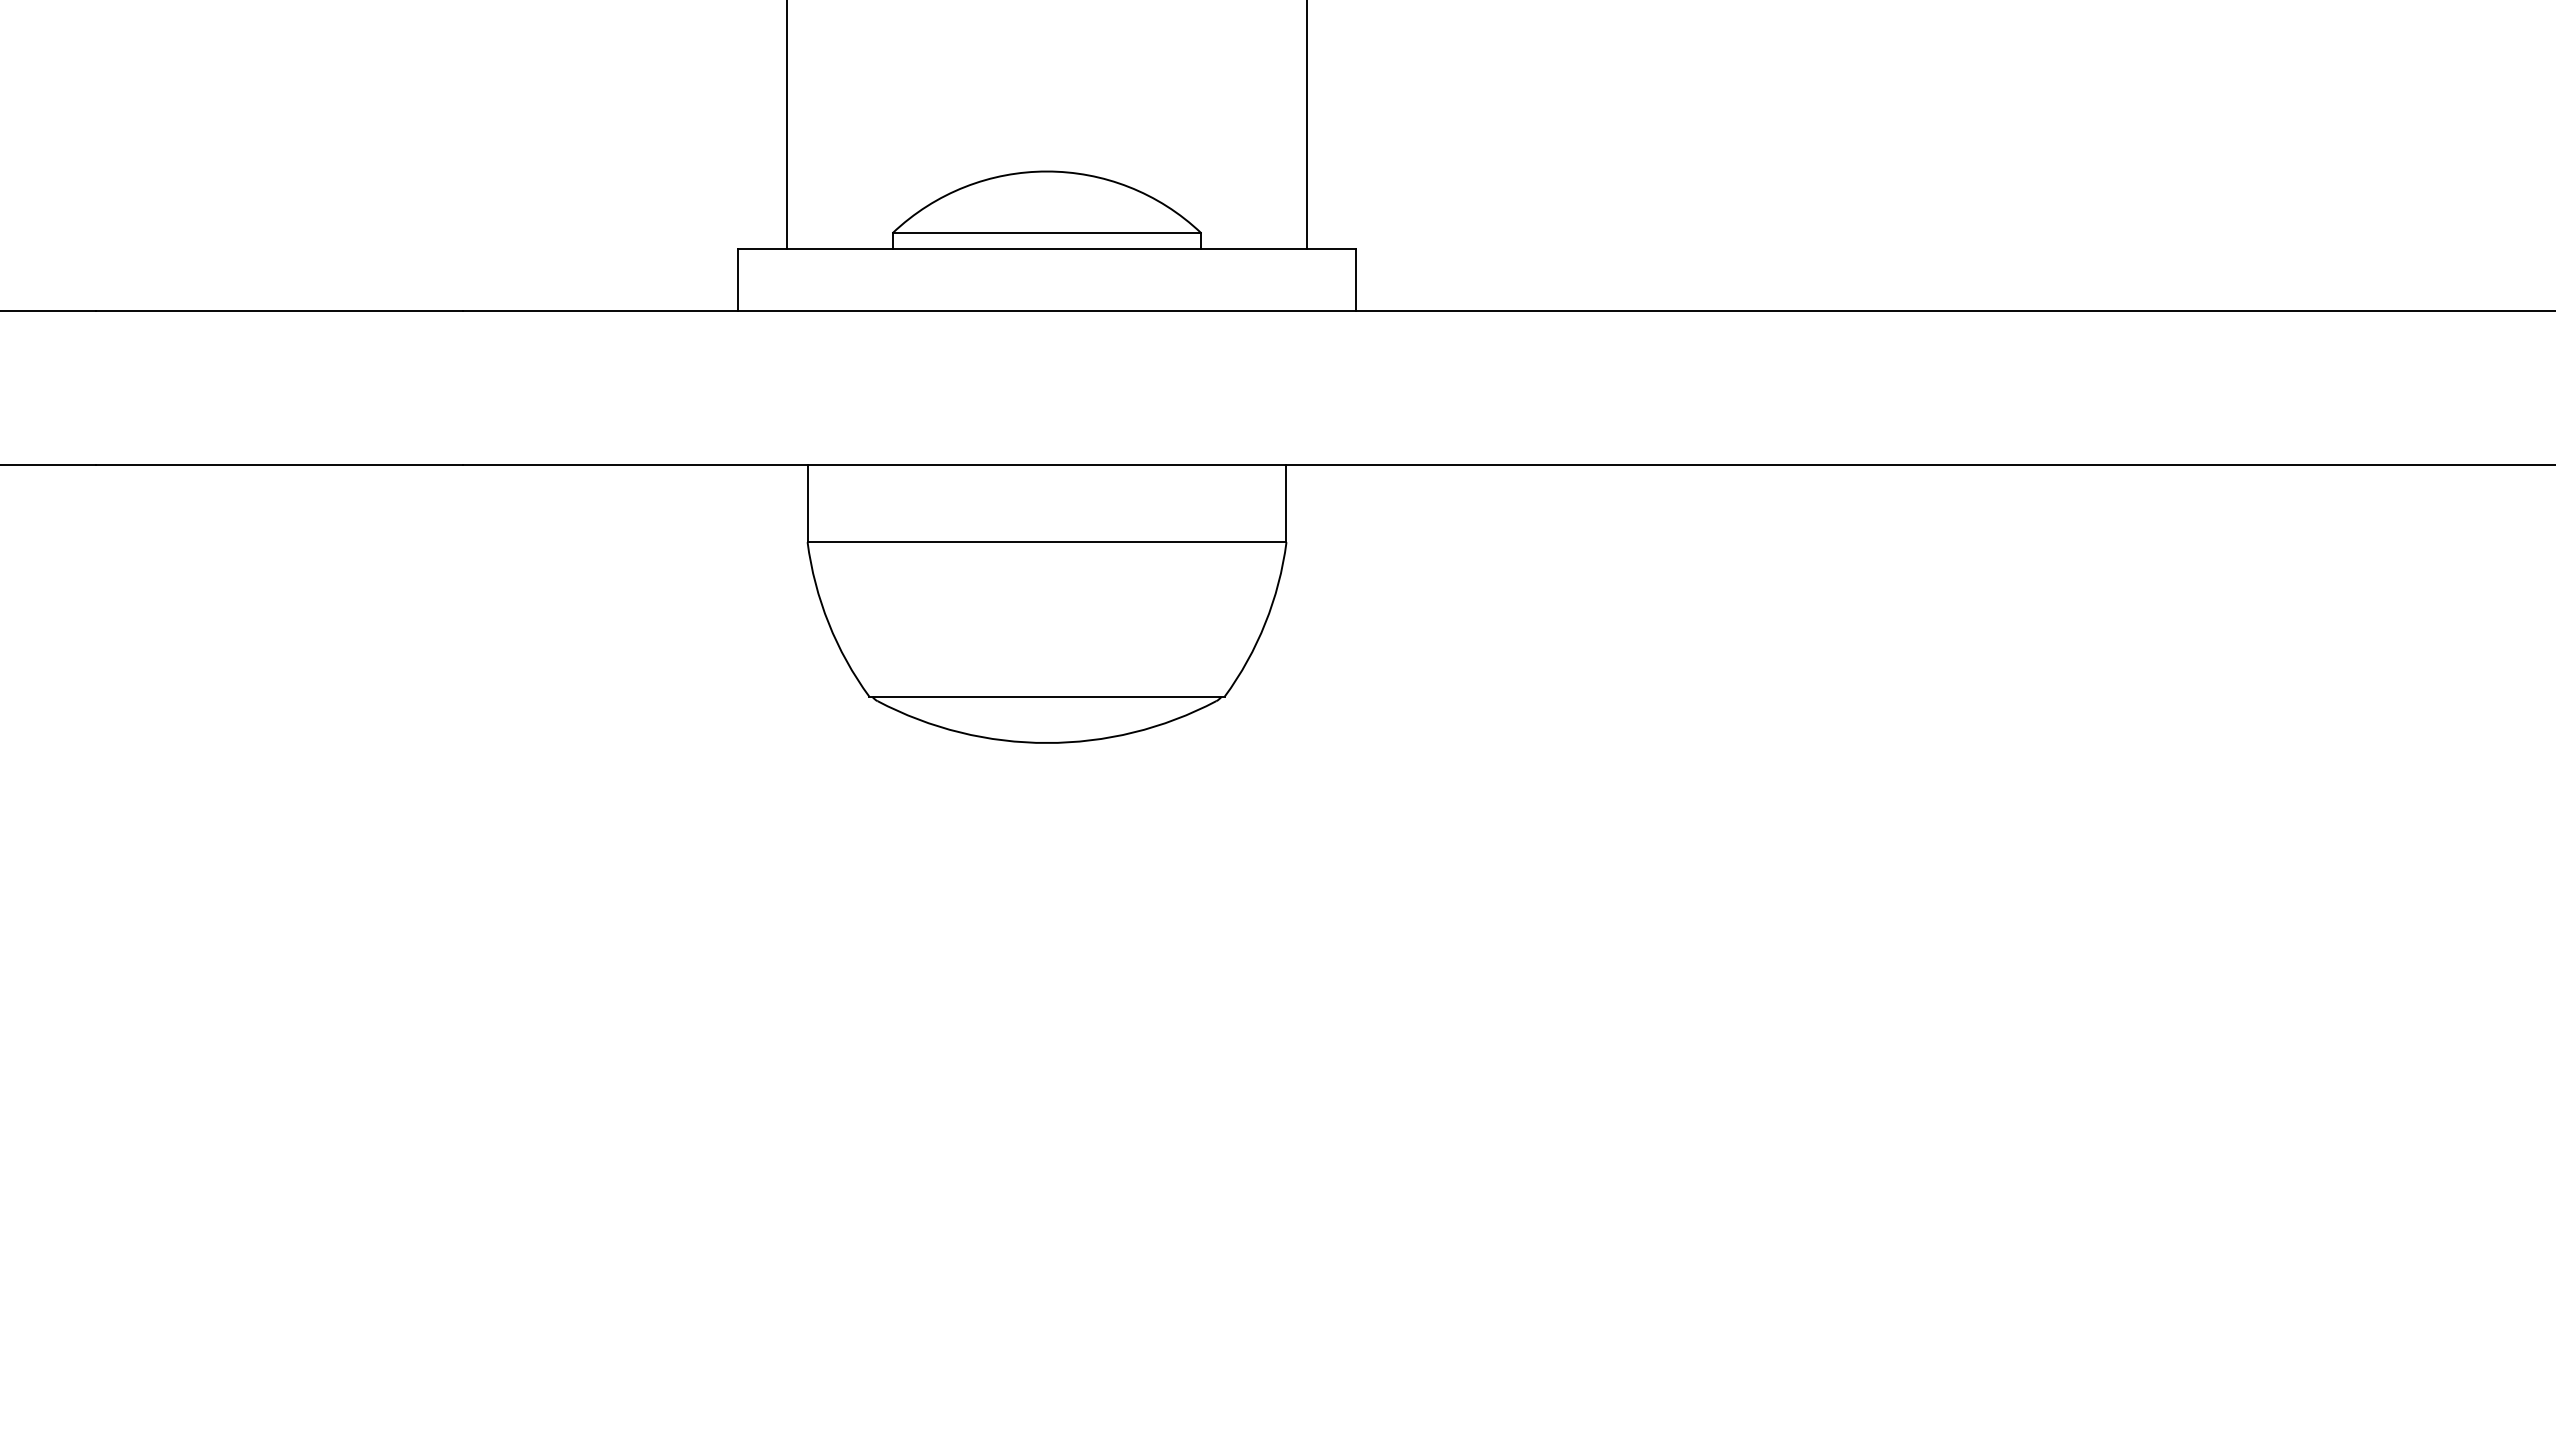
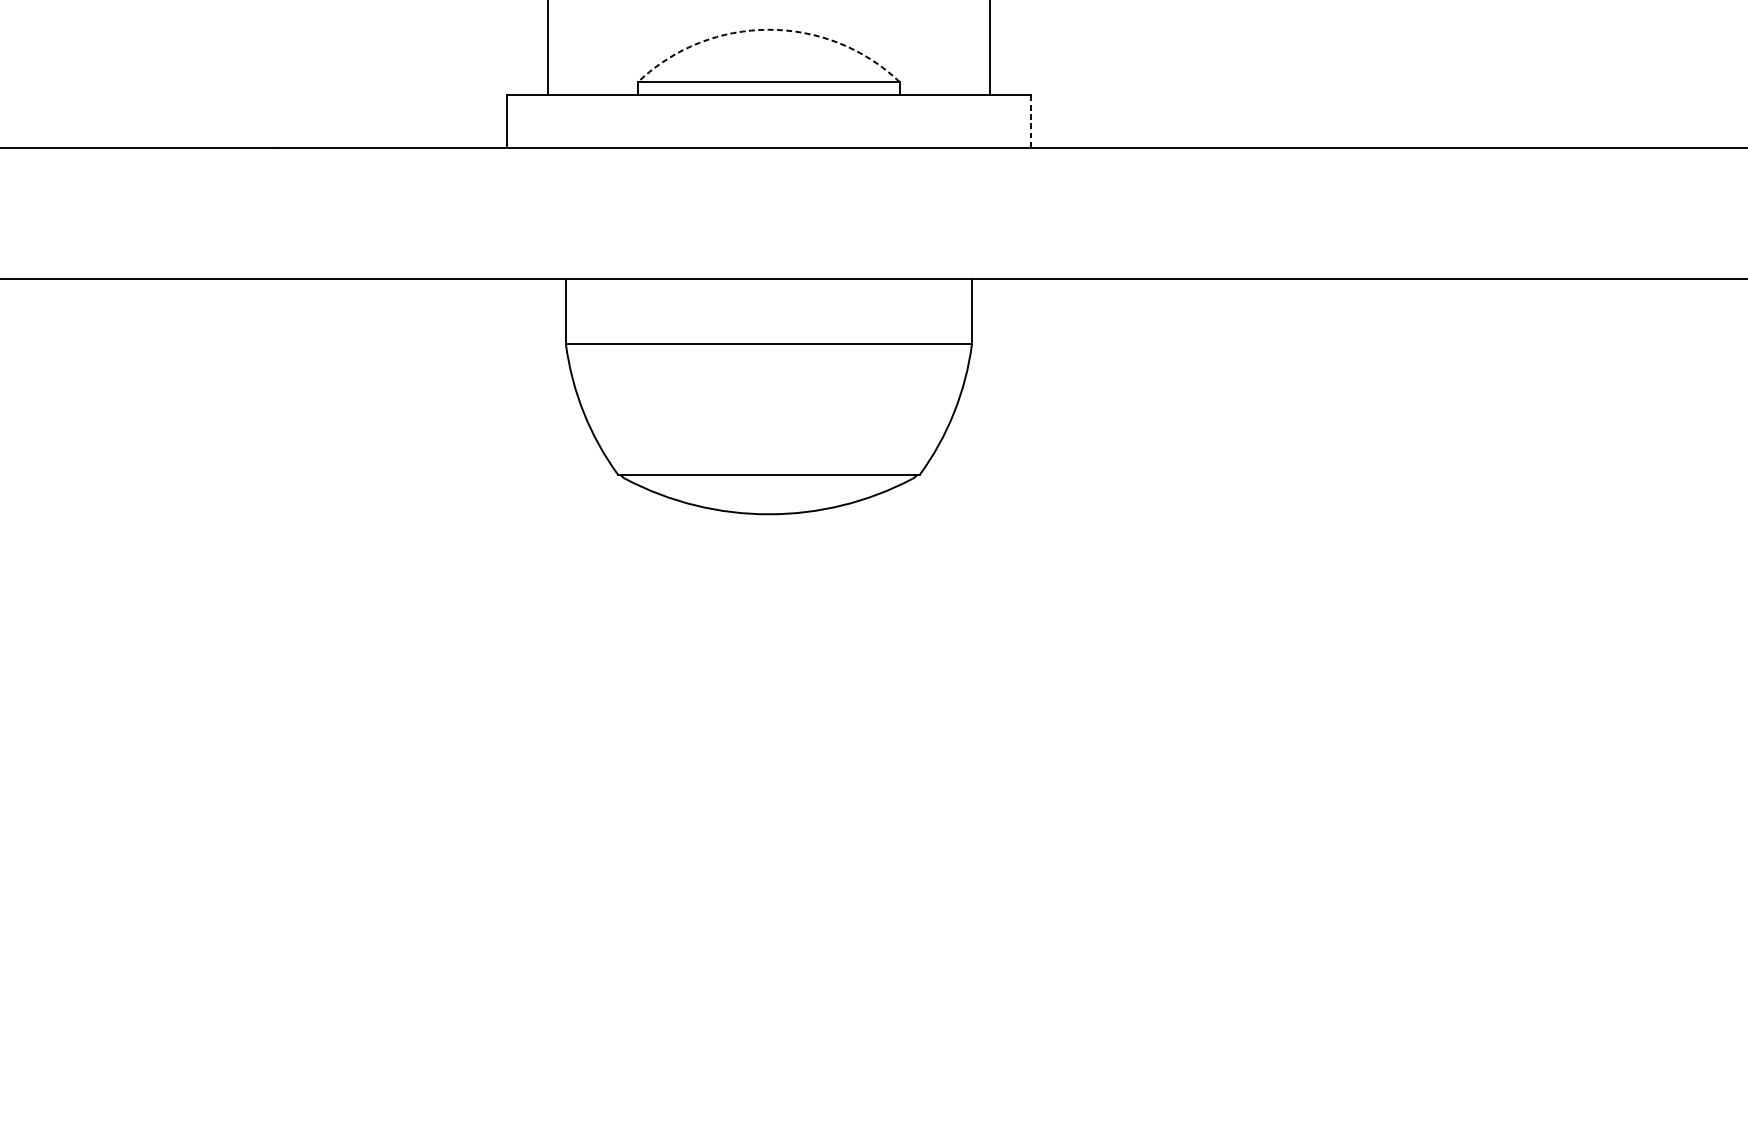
arc: (1046, 171) -> (768, 29), solid -> dashed
line: (1355, 279) -> (1030, 121), solid -> dashed

